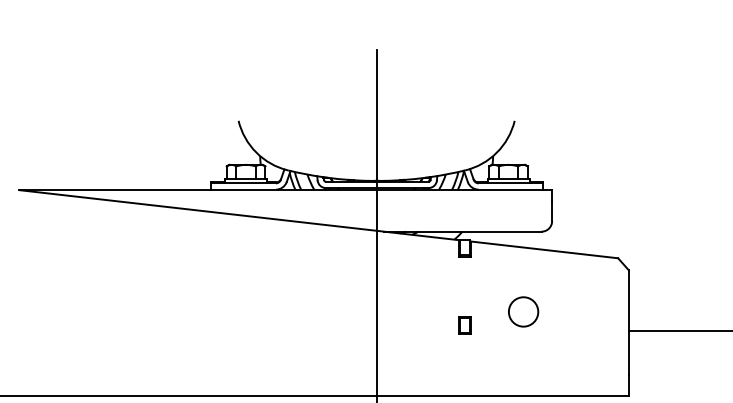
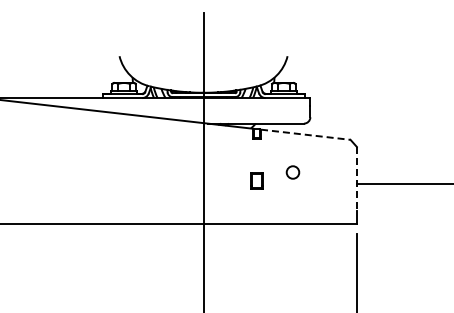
line: (545, 249) -> (306, 134), solid -> dashed
circle: (522, 311) -> (292, 172), size x0.7
line: (627, 321) -> (356, 178), solid -> dashed
part: (463, 325) -> (256, 180), size x1.6

